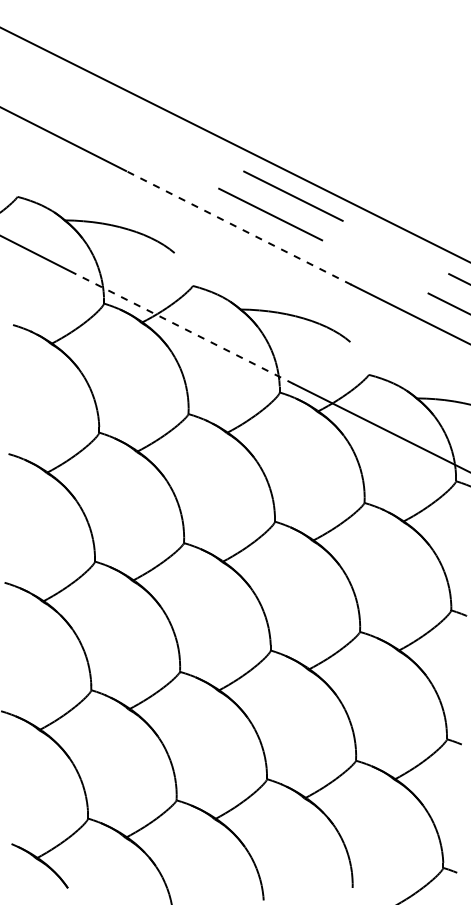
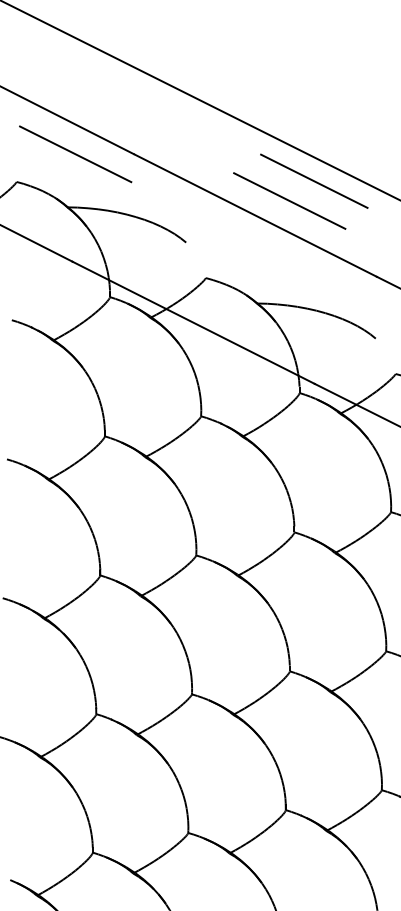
line: (65, 168) -> (68, 151), added
line: (239, 228) -> (256, 216), dashed -> solid
line: (181, 327) -> (193, 322), dashed -> solid

